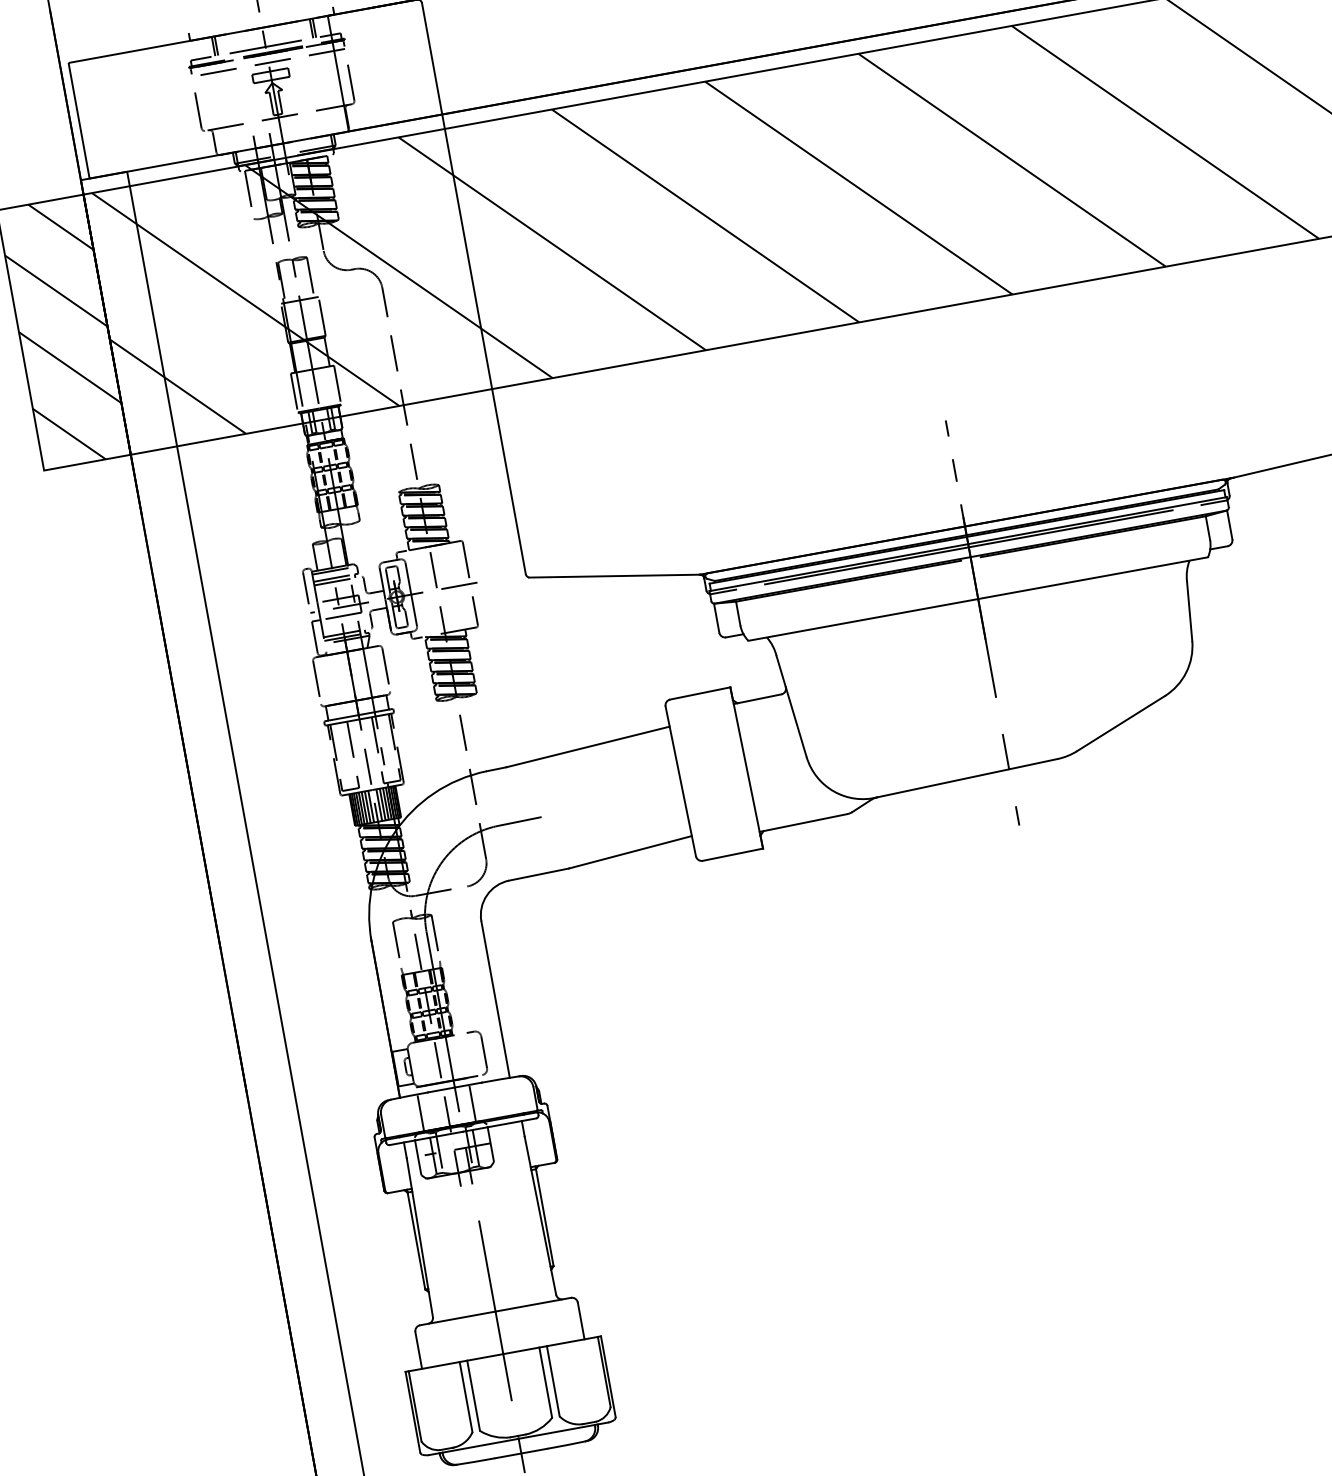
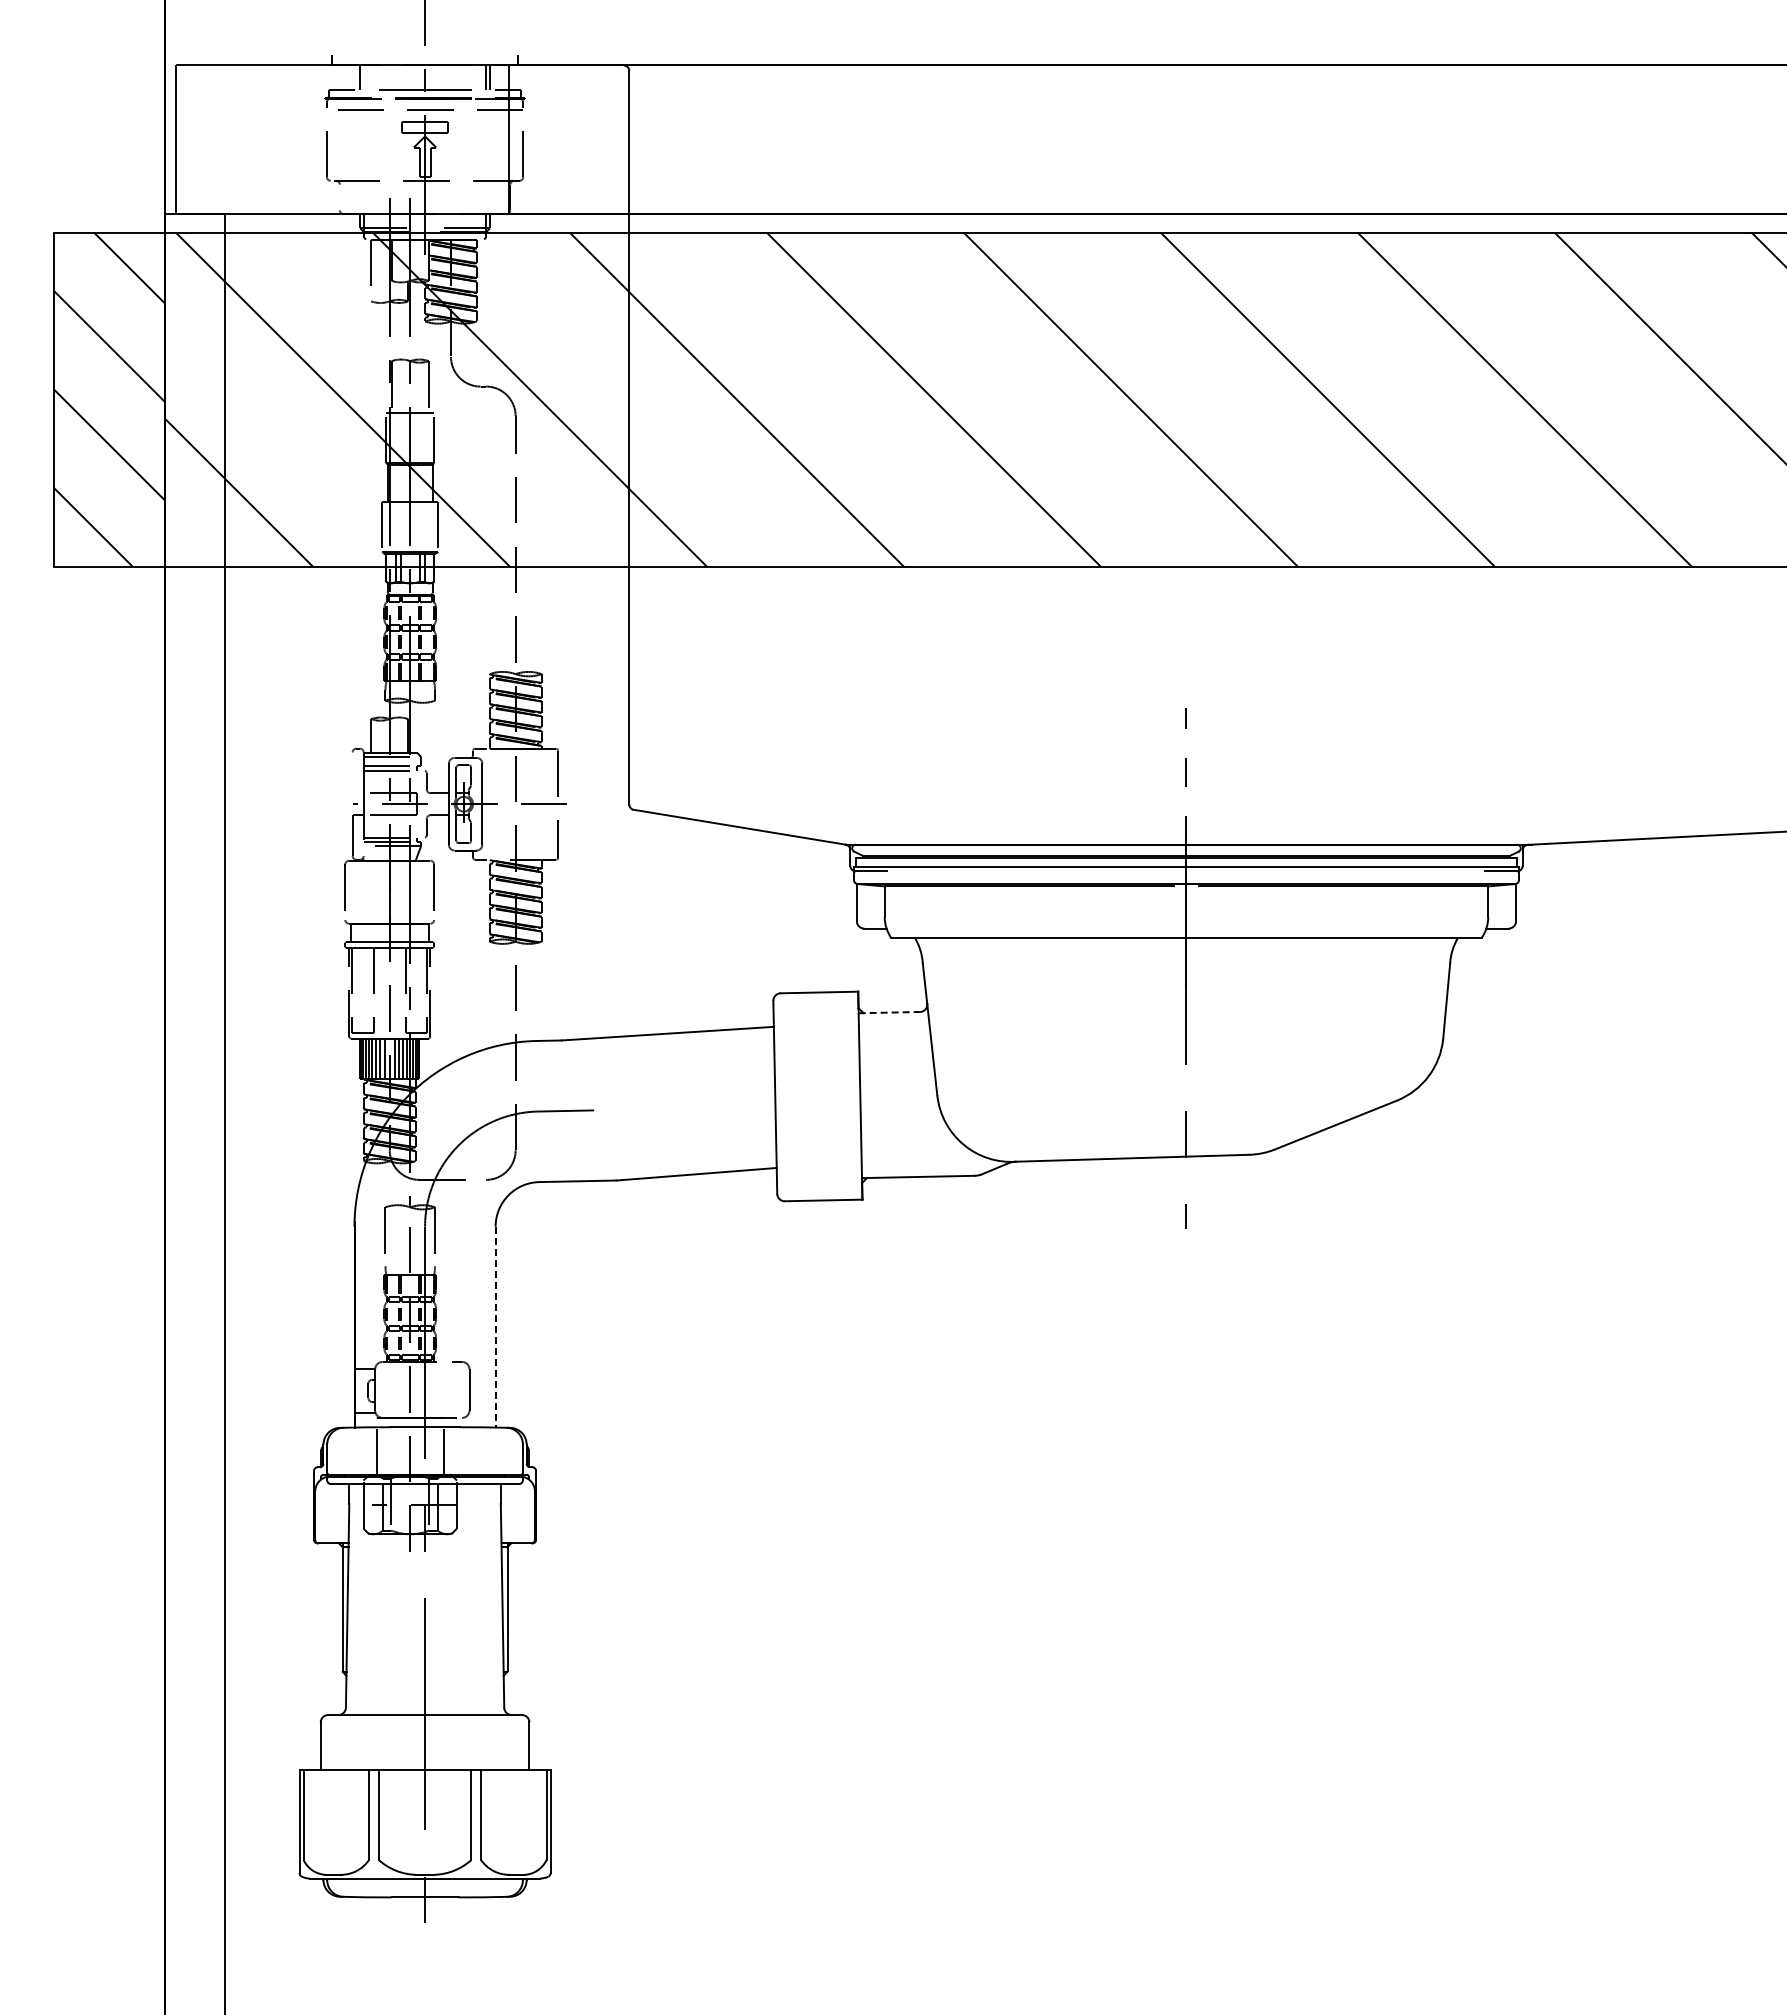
line: (216, 45) -> (364, 77), removed
line: (214, 142) -> (339, 197), removed
line: (968, 547) -> (1186, 871), removed
line: (305, 588) -> (352, 772), removed
line: (757, 699) -> (889, 1012), solid -> dashed
line: (495, 1000) -> (495, 1327), solid -> dashed

